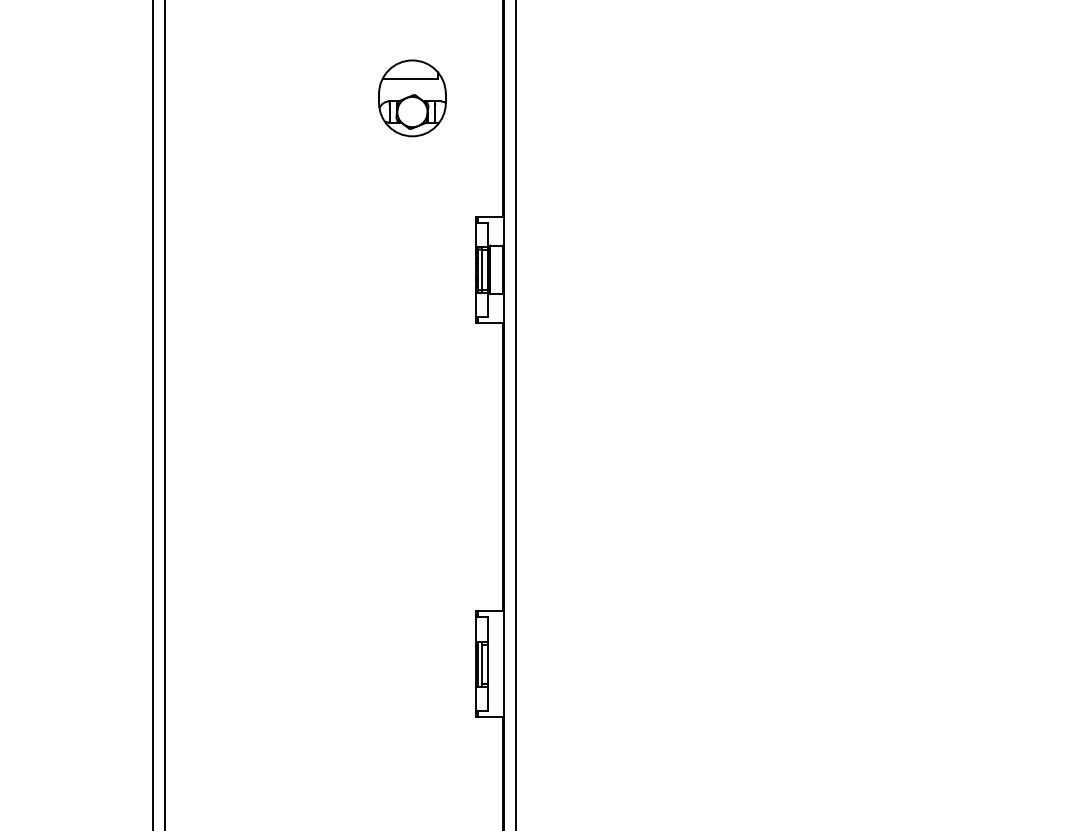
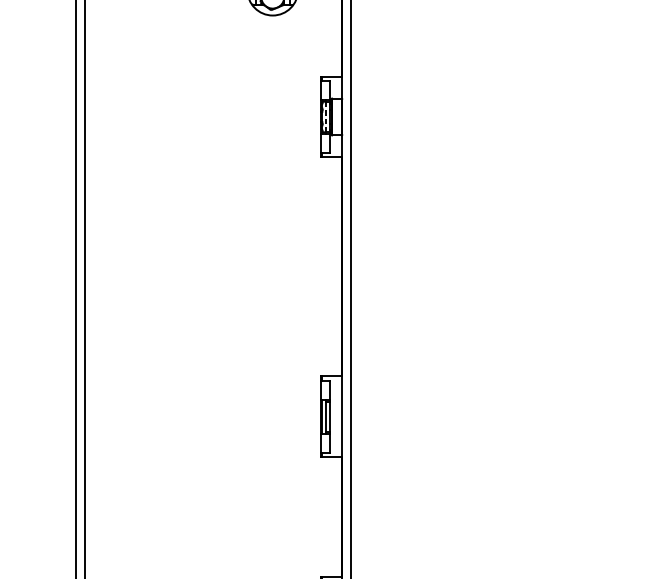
line: (482, 269) -> (326, 116), solid -> dashed

